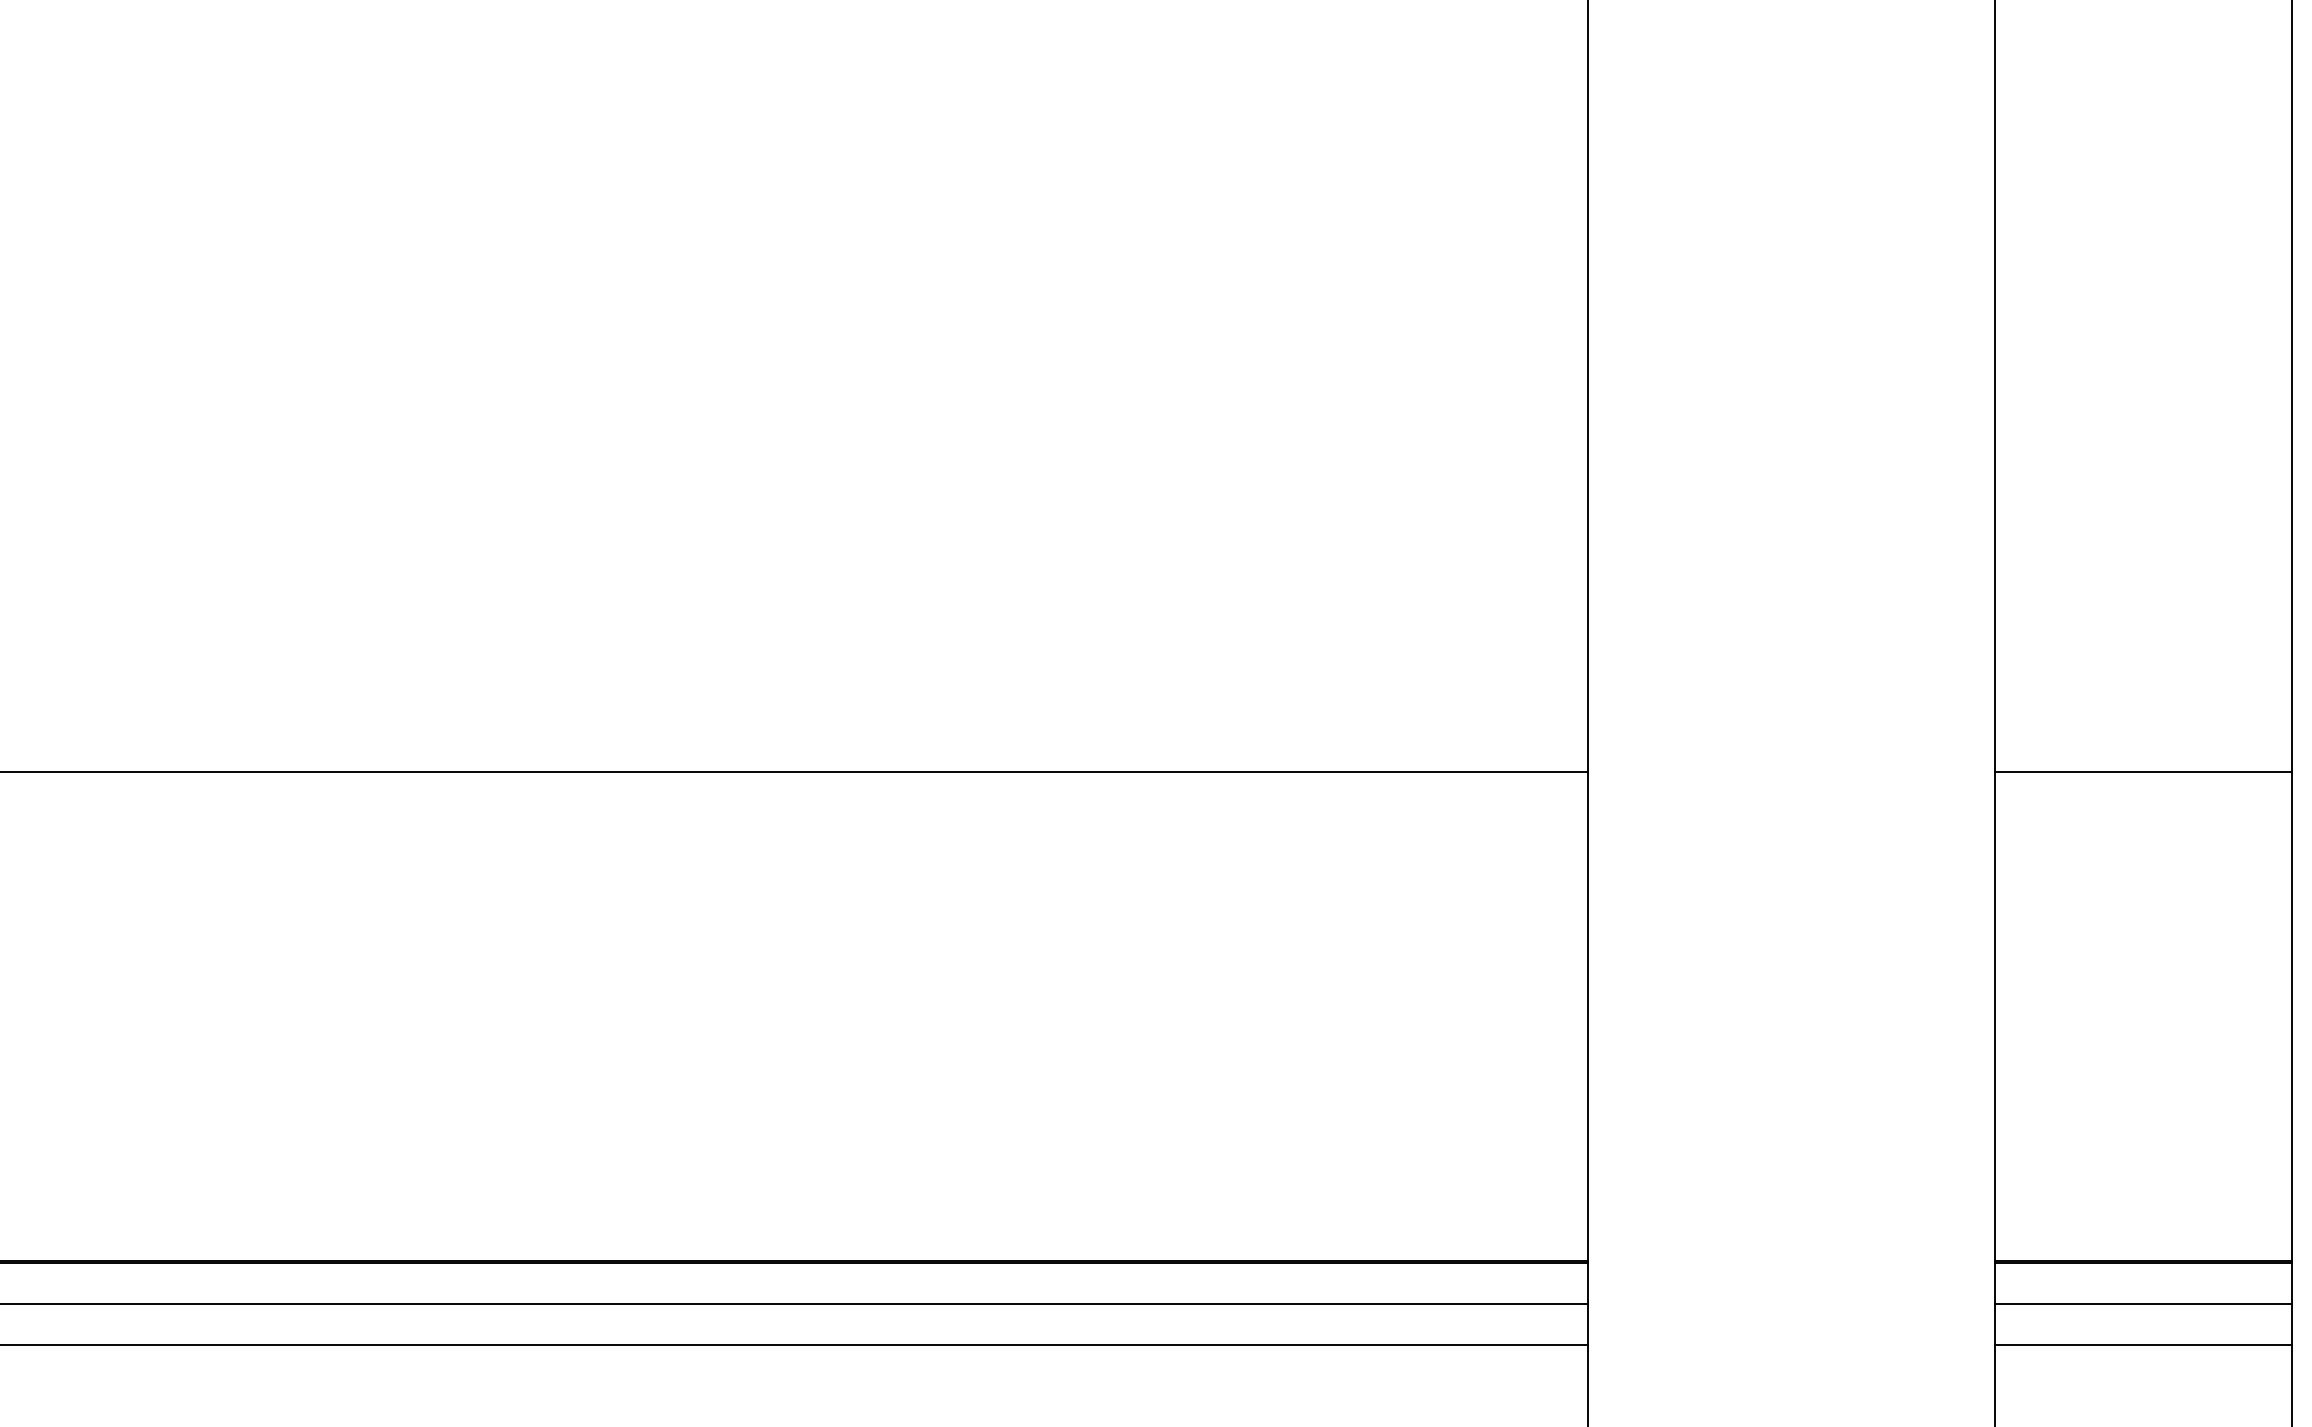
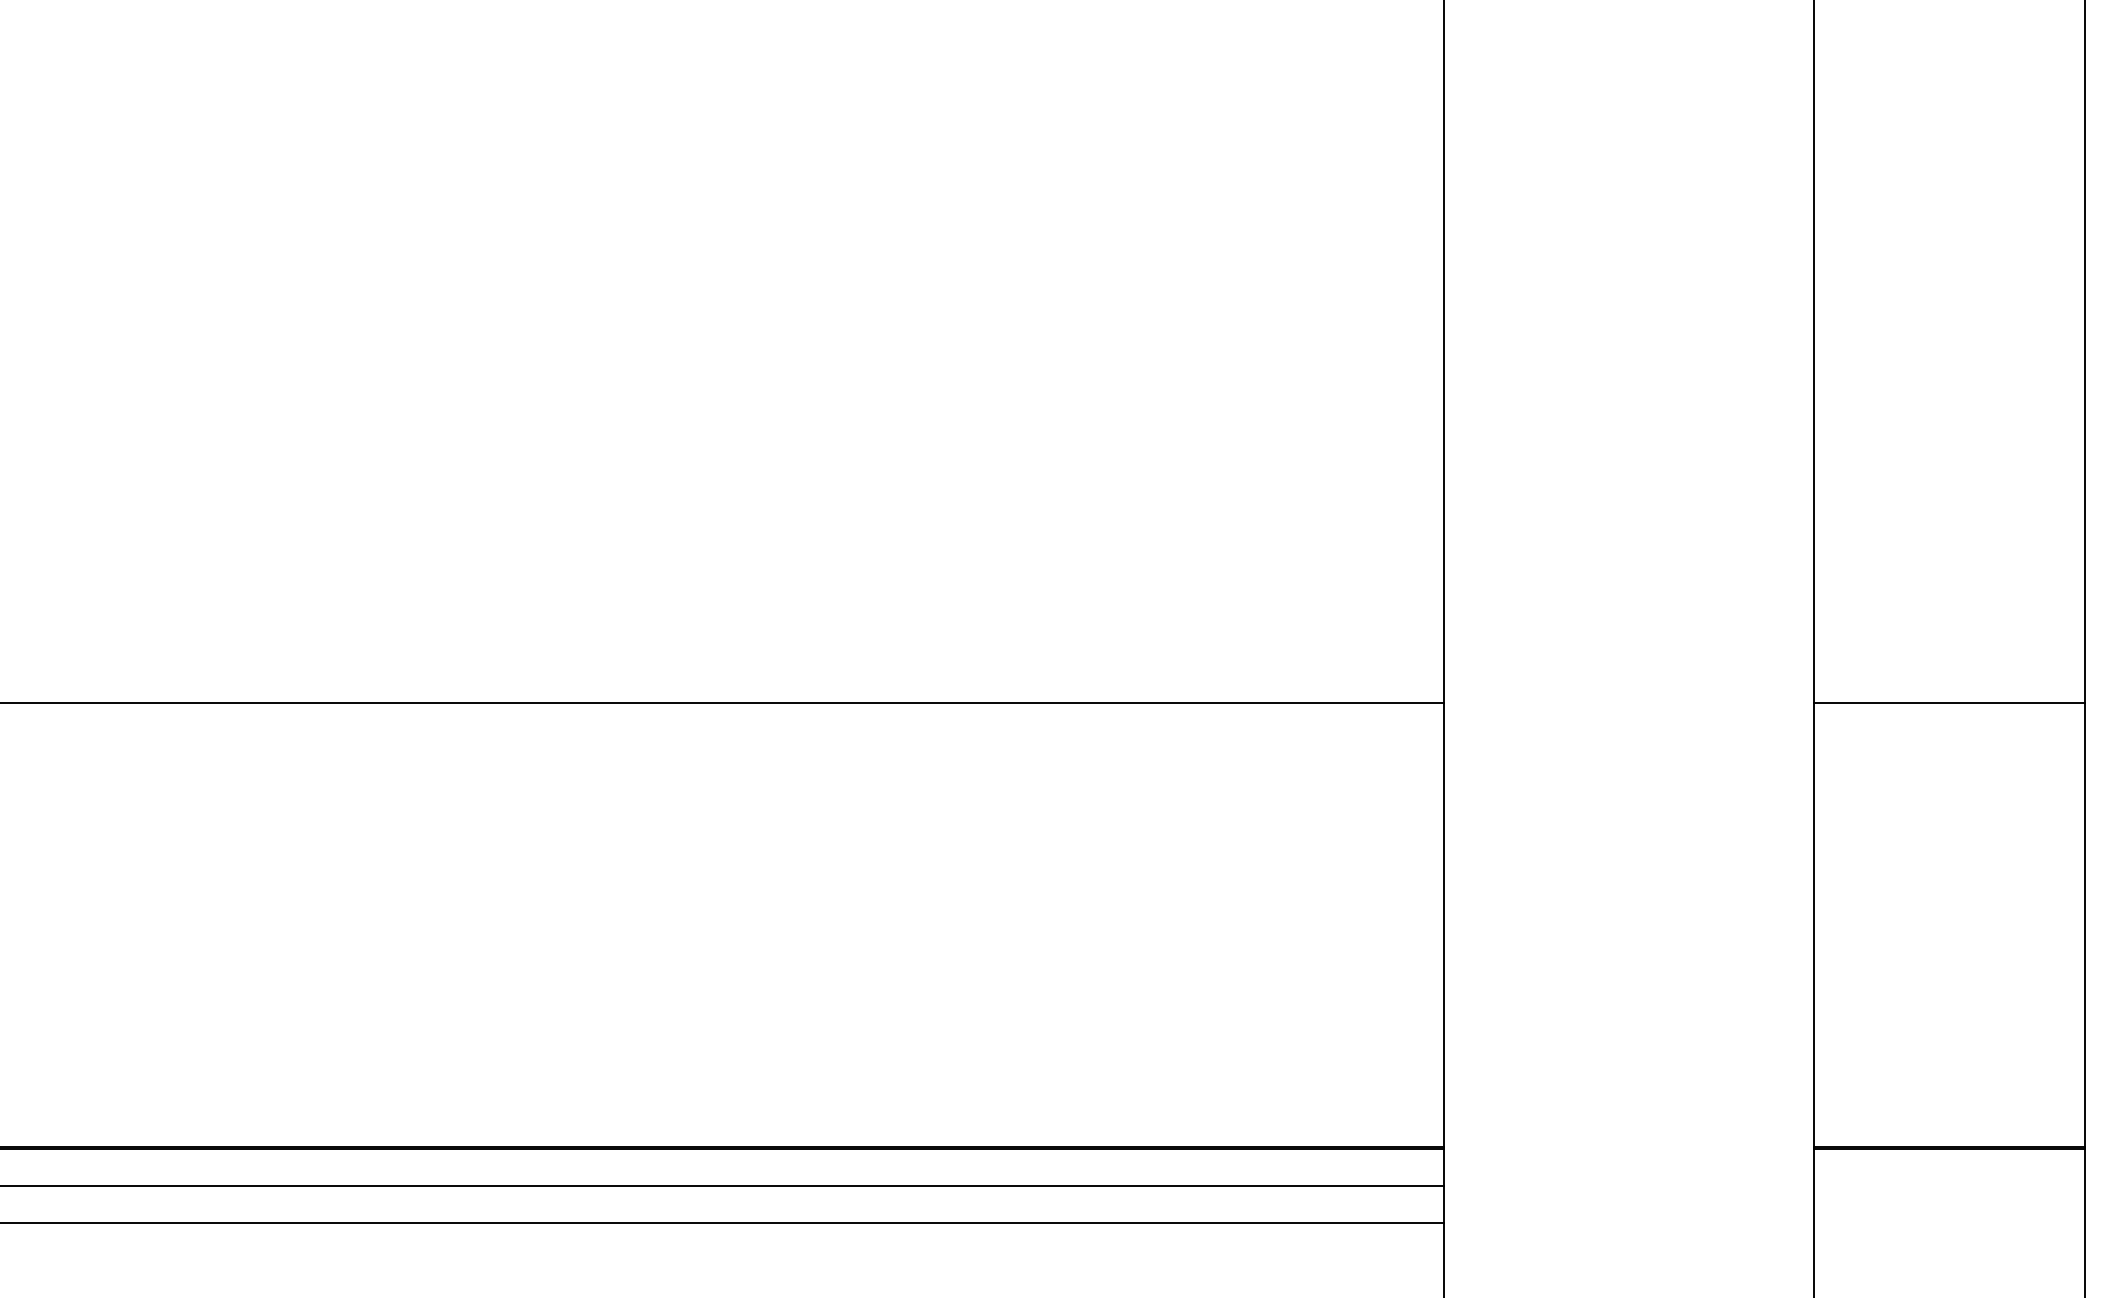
line: (2142, 1304) -> (1948, 1186), removed
line: (2142, 1344) -> (1948, 1222), removed

